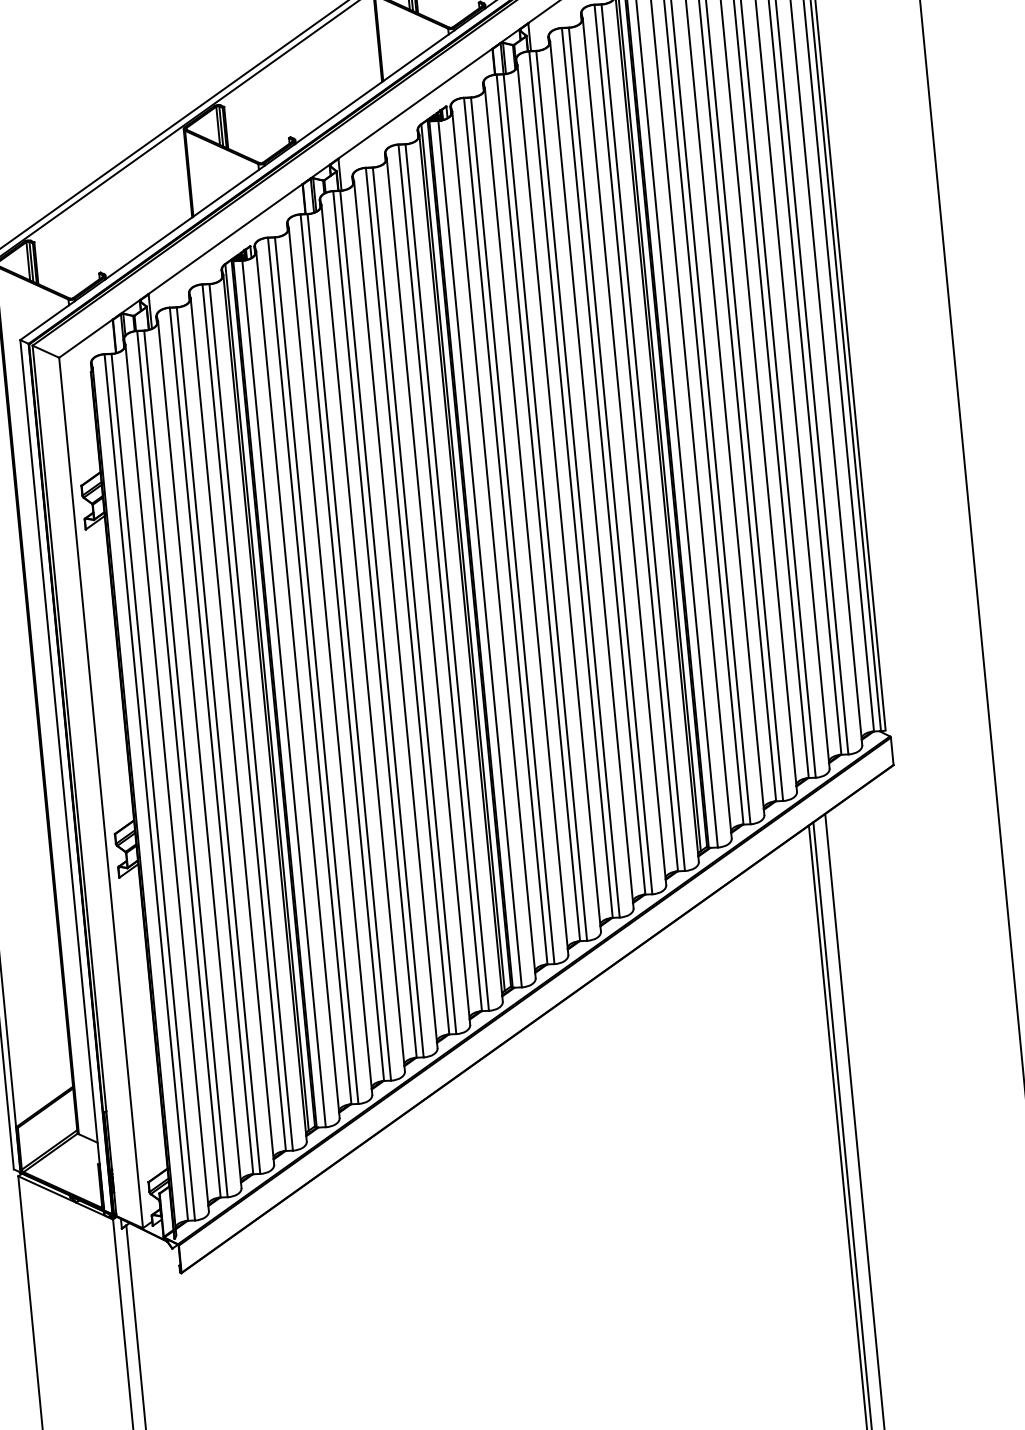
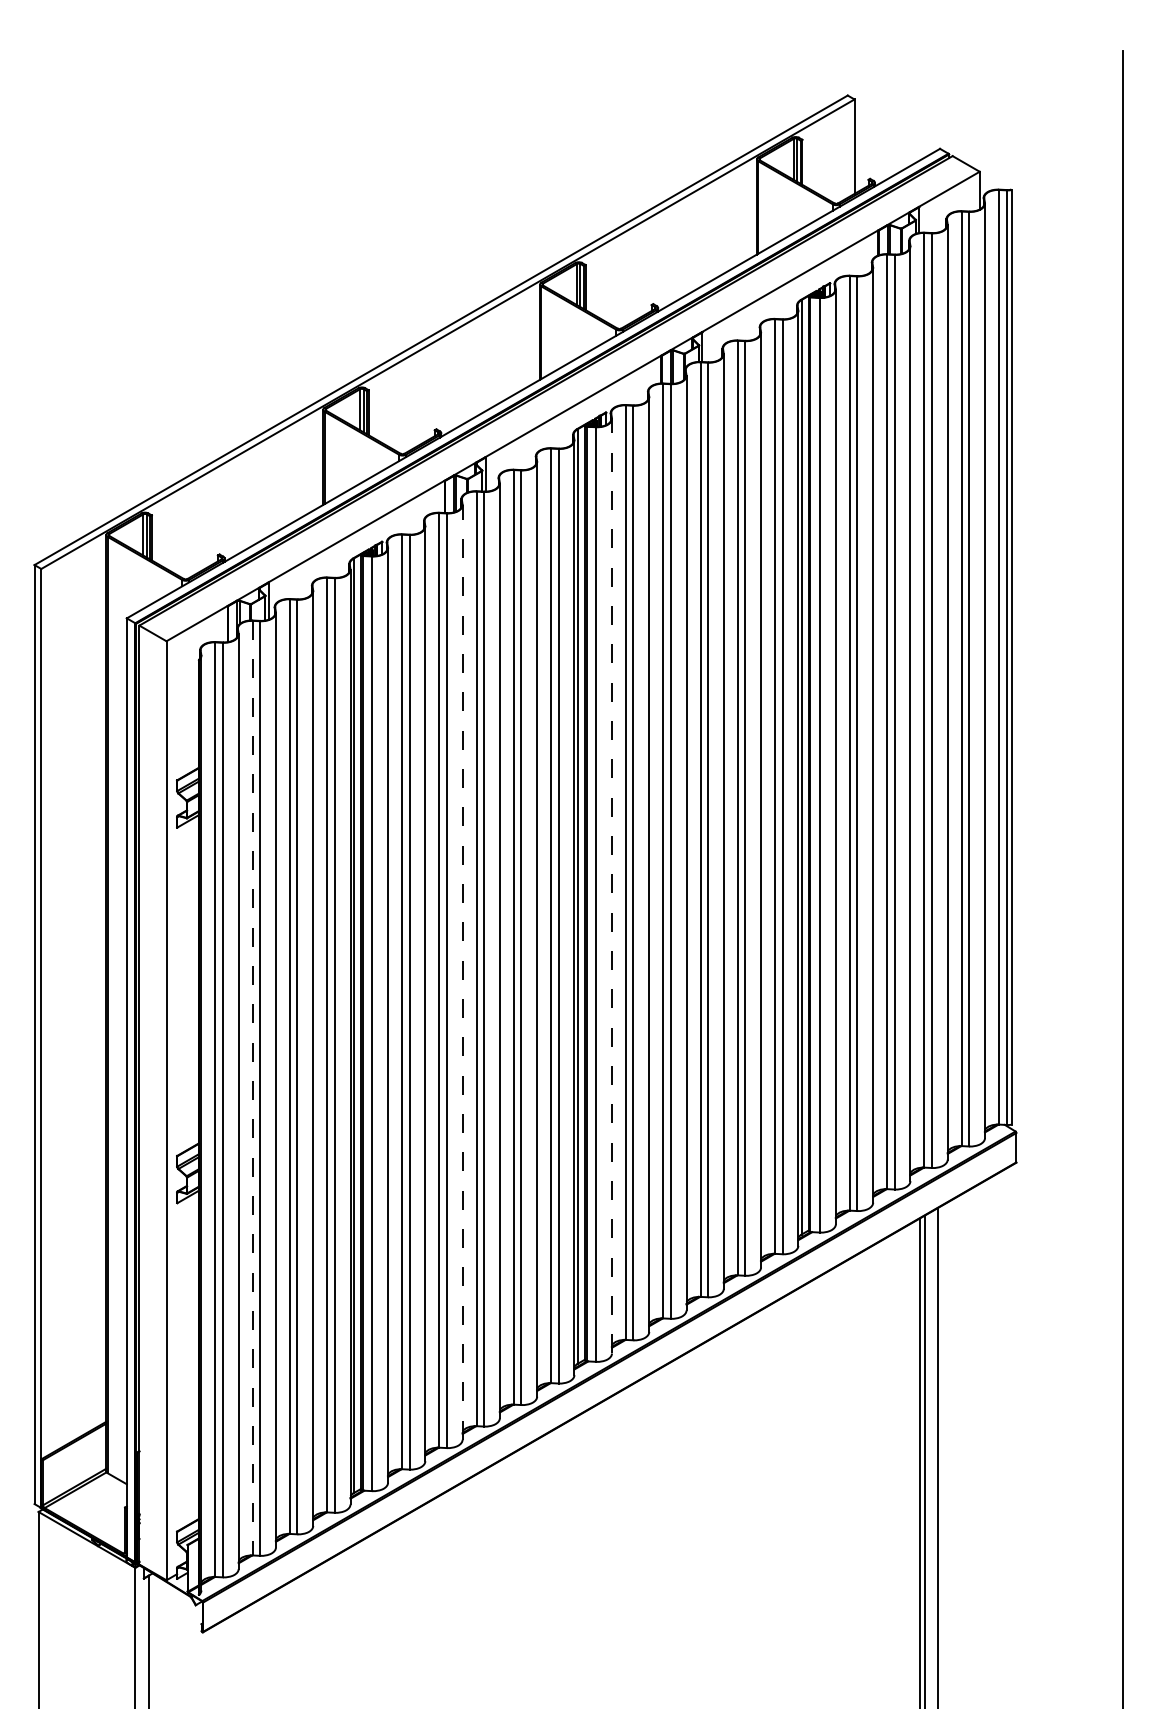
line: (494, 544) -> (612, 885), solid -> dashed
line: (363, 637) -> (462, 971), solid -> dashed
line: (178, 764) -> (252, 1088), solid -> dashed

